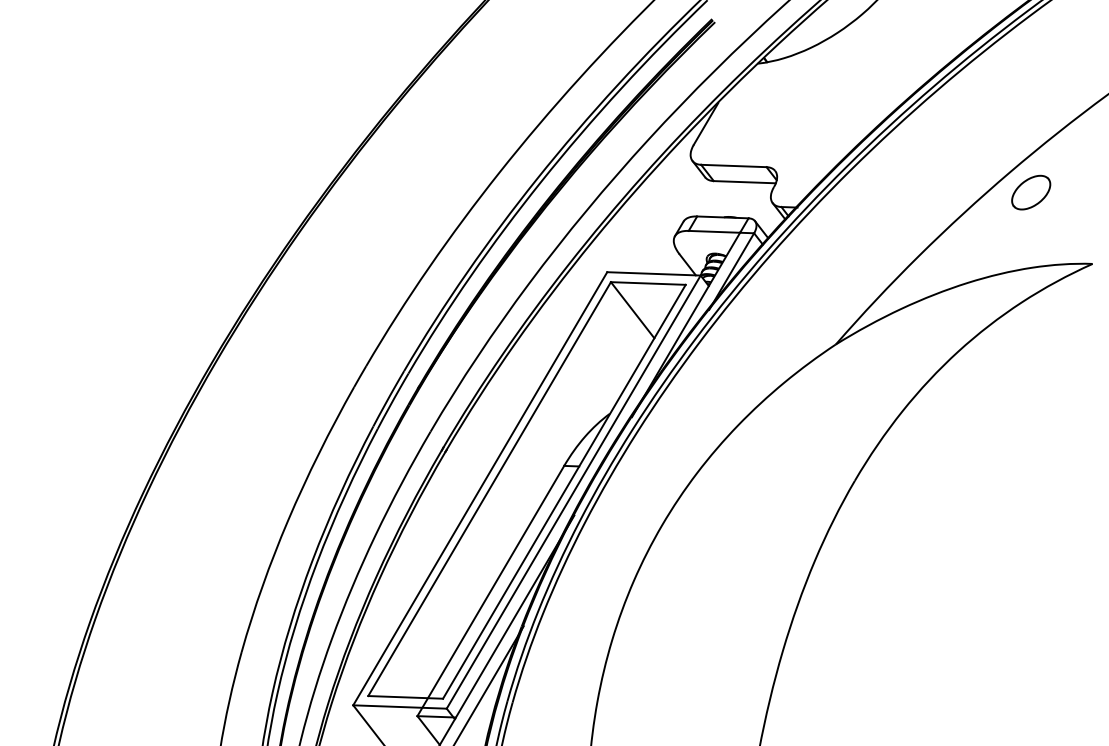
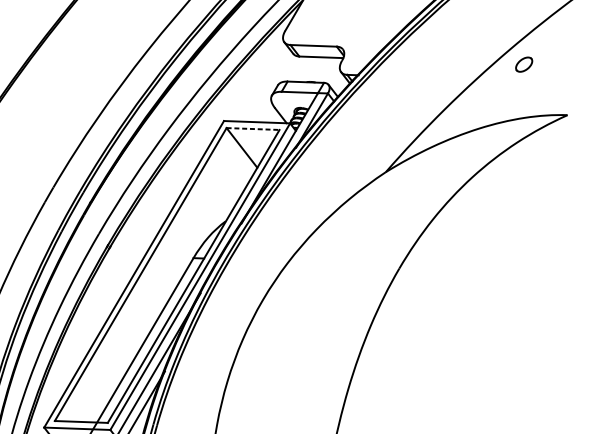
part: (1031, 192) -> (524, 64), size x0.6
line: (648, 283) -> (253, 129), solid -> dashed

